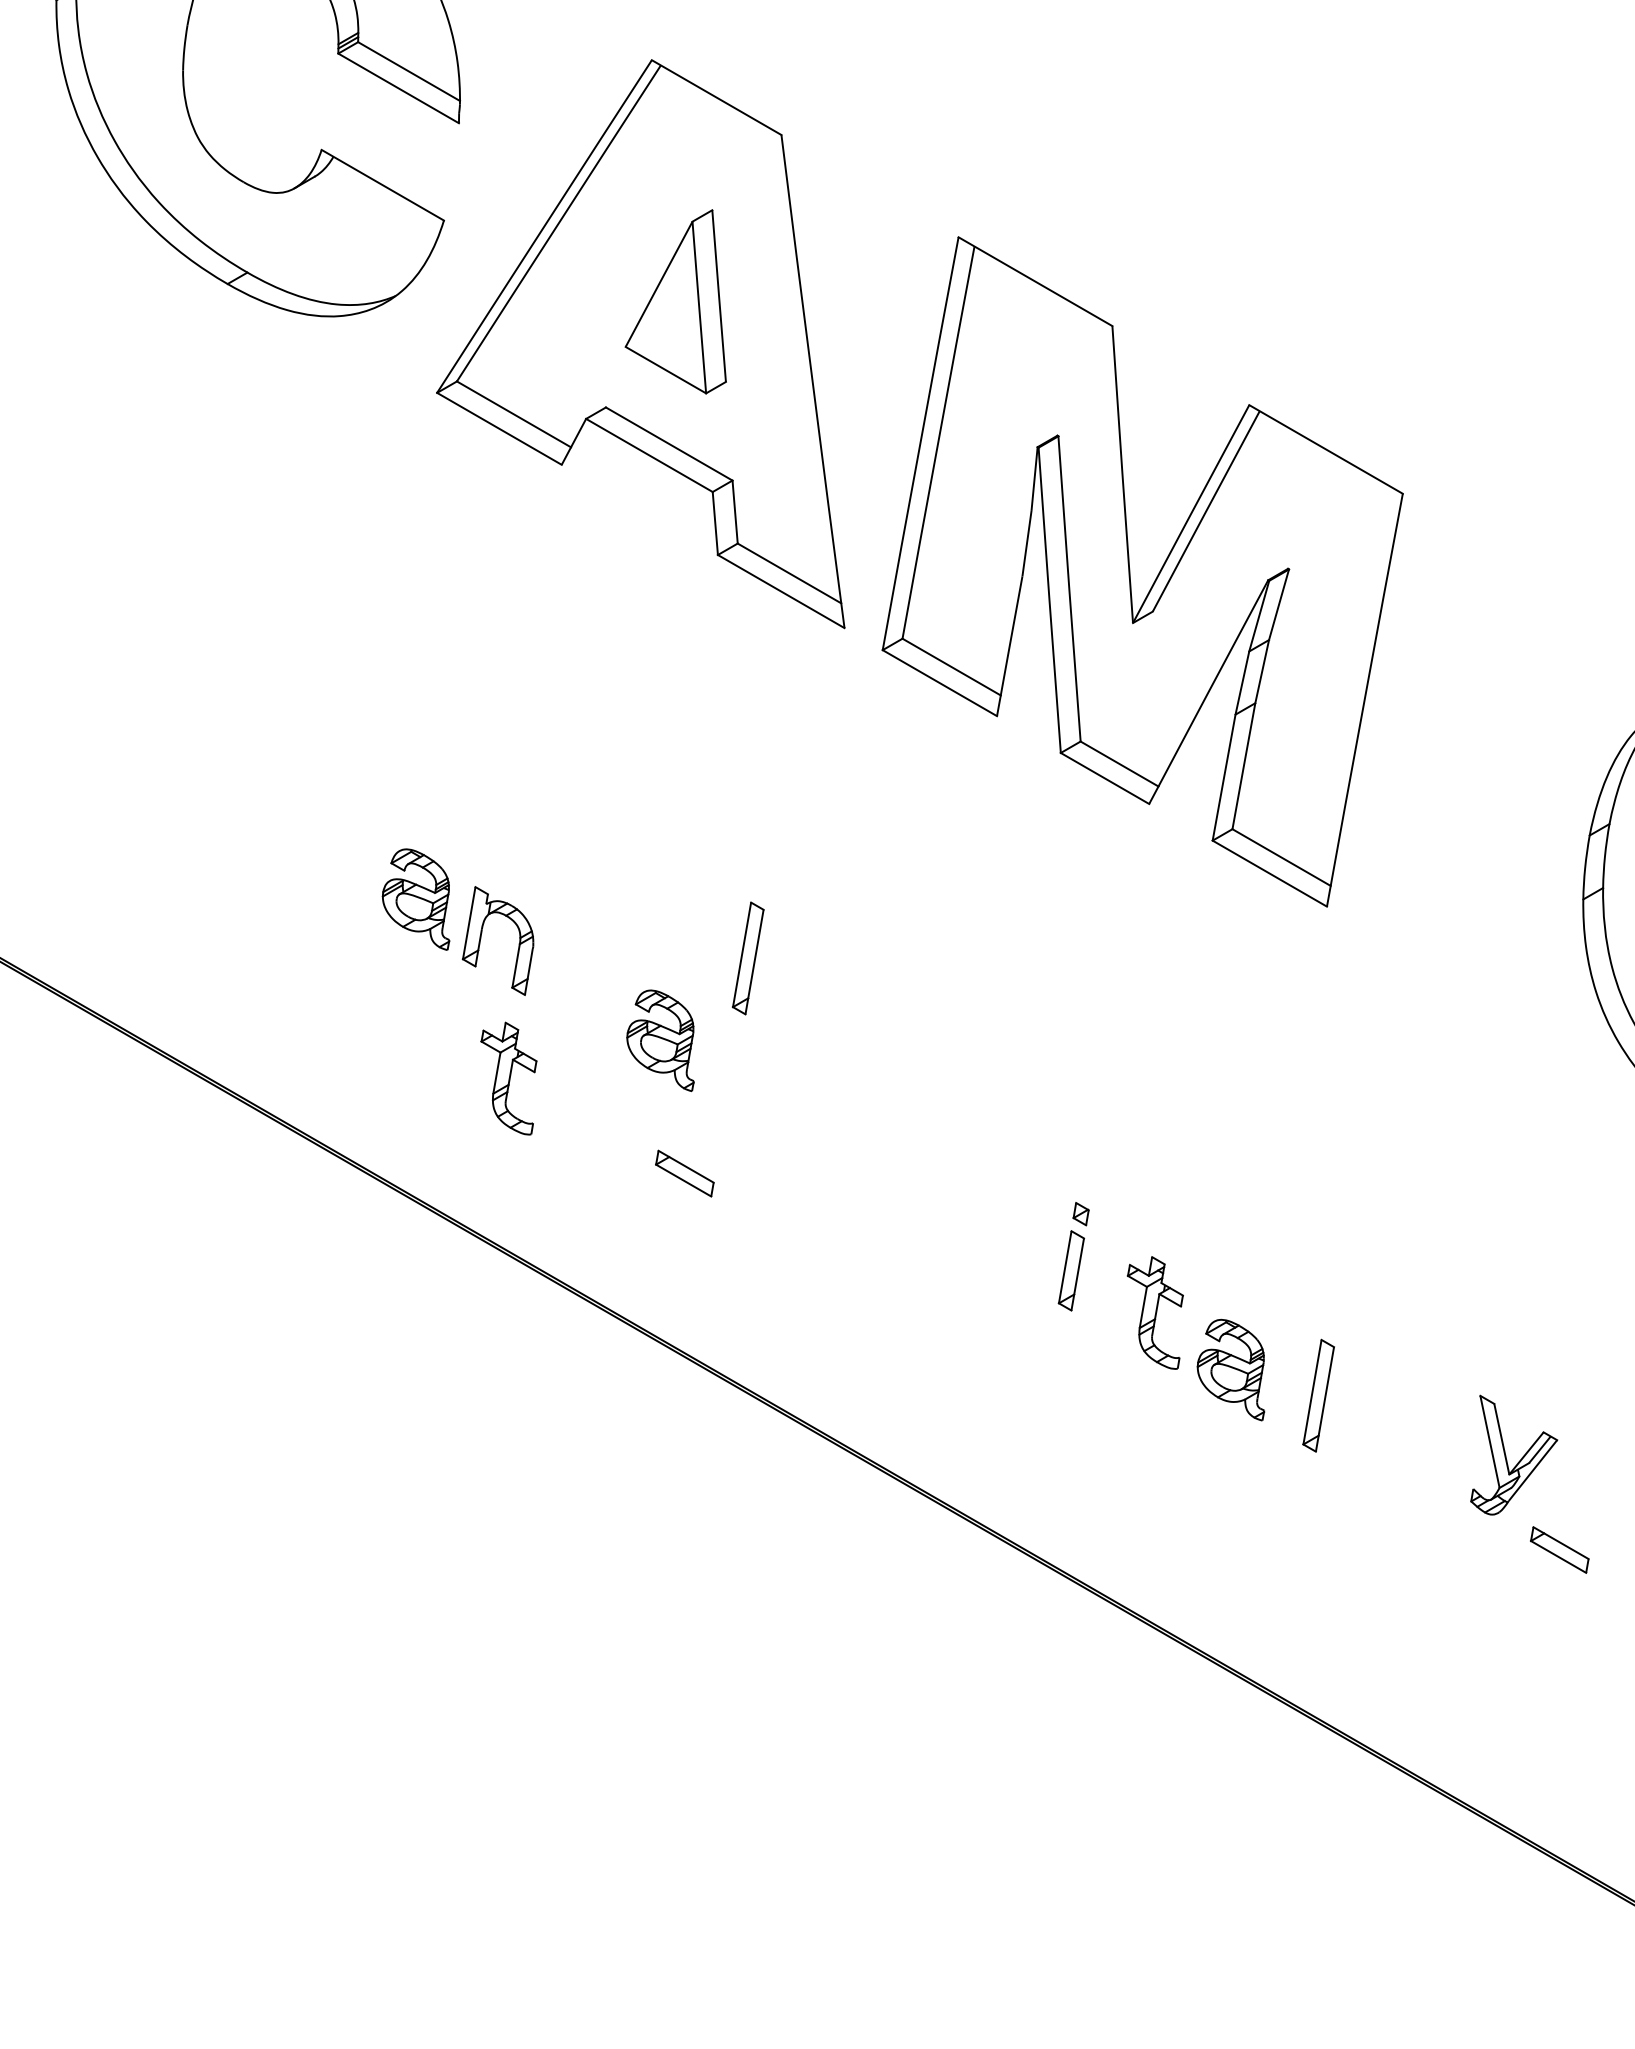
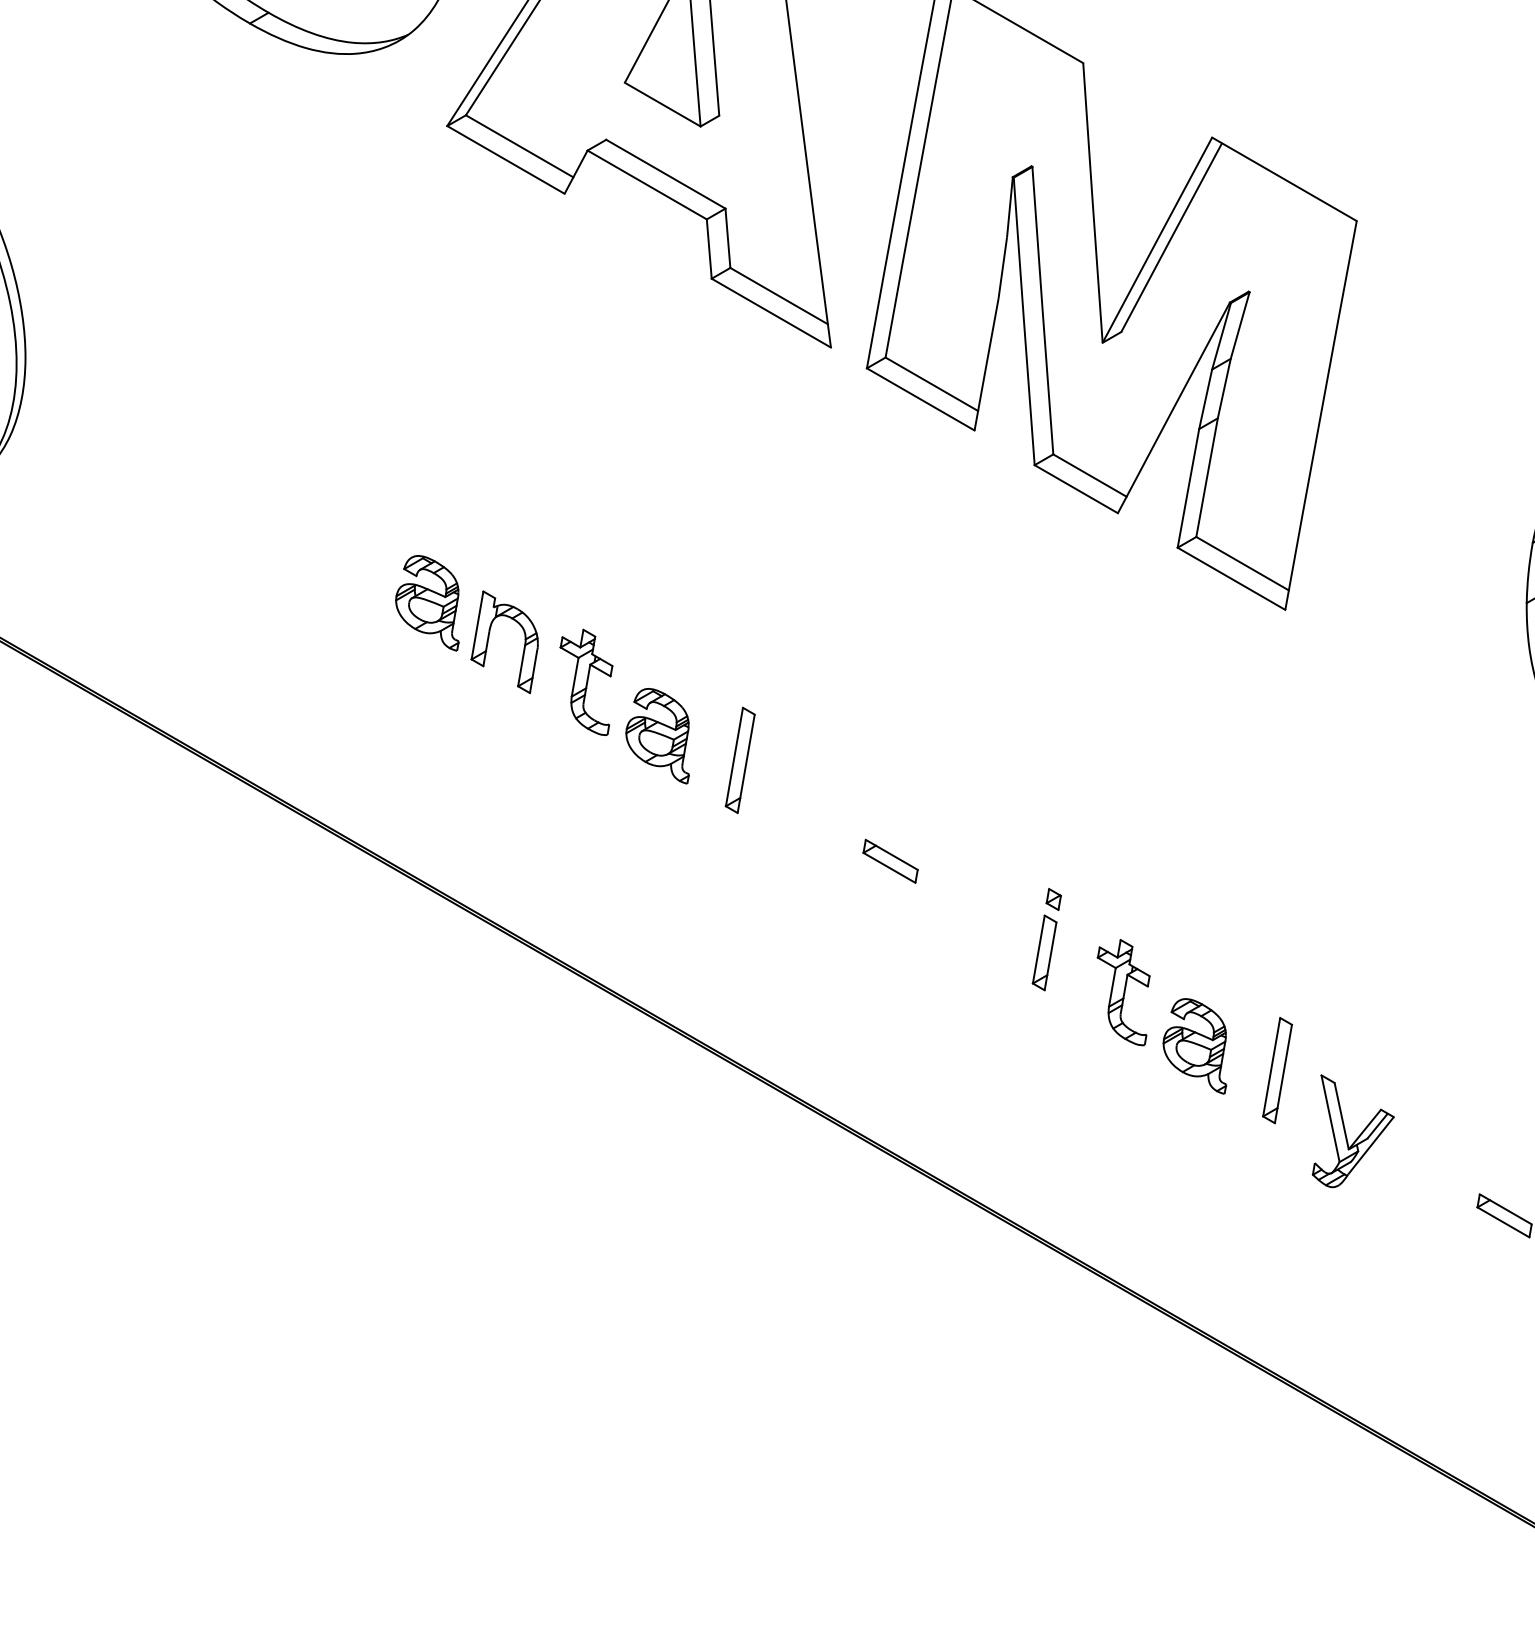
part: (747, 958) -> (739, 760), moved
part: (508, 1078) -> (586, 682), moved
part: (684, 1173) -> (890, 861), moved
part: (1521, 1457) -> (1360, 1133), moved

